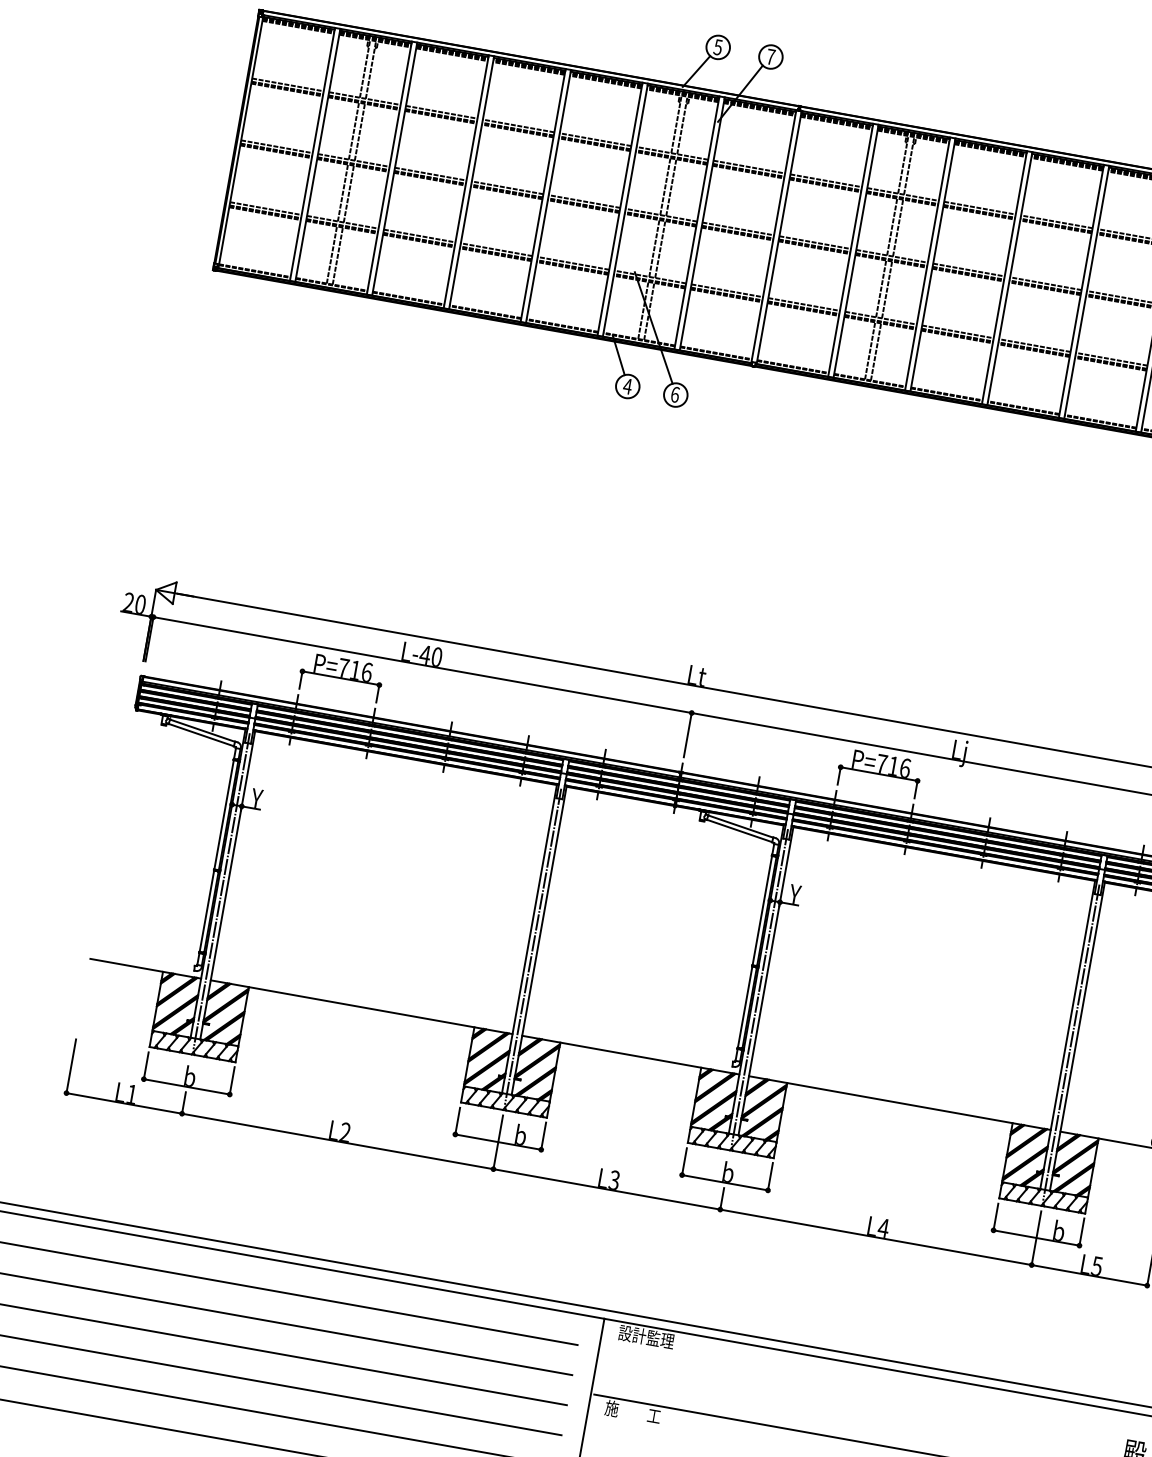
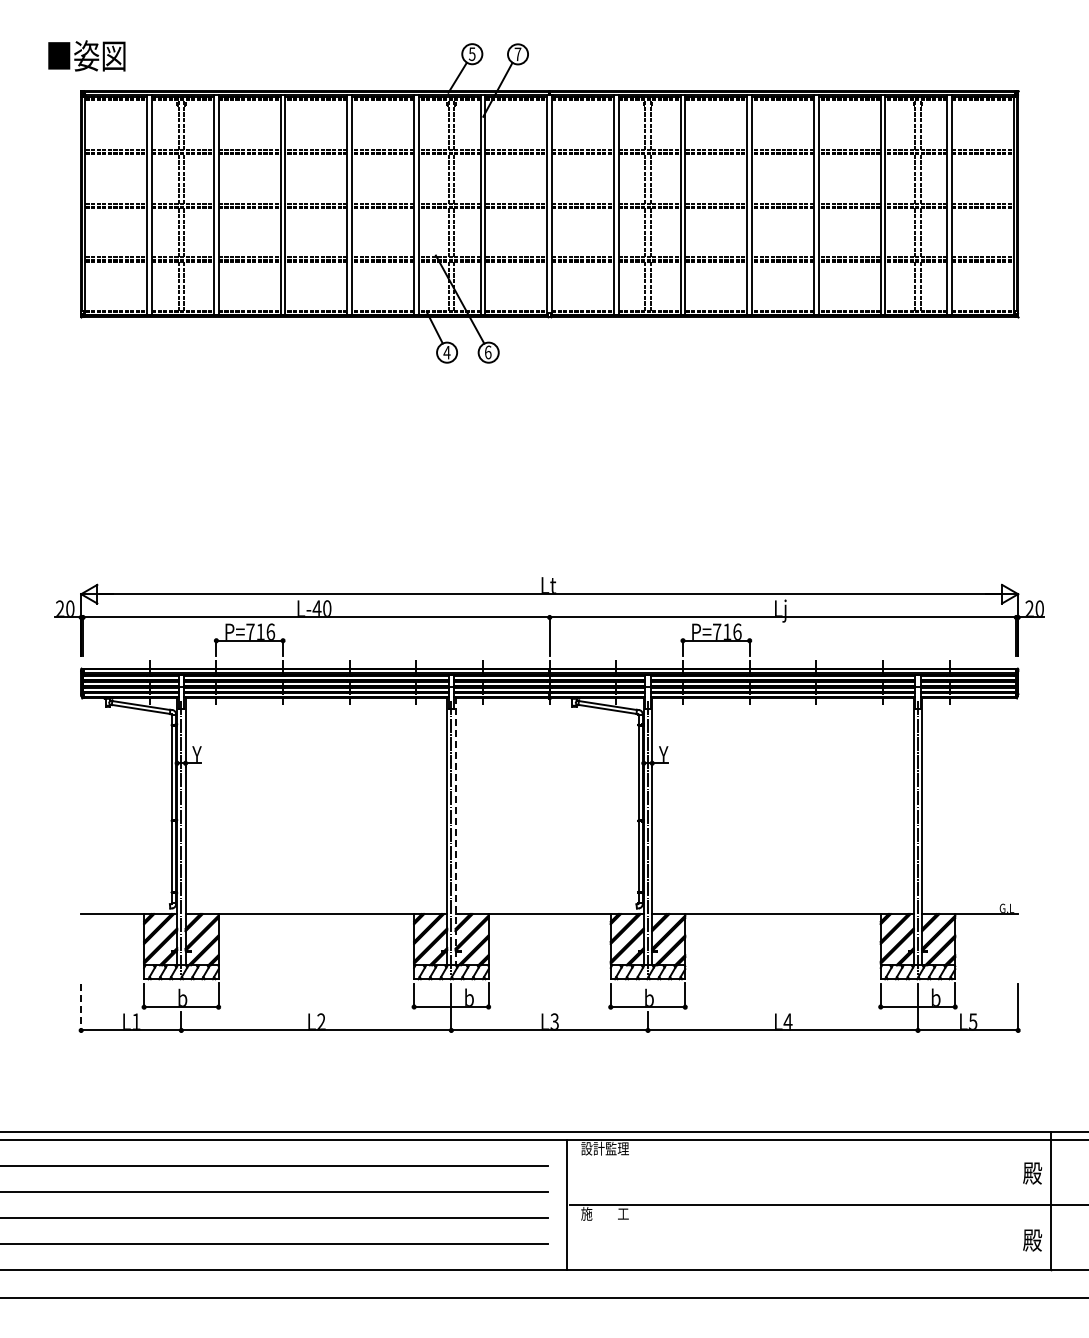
line: (539, 940) -> (455, 831), solid -> dashed
line: (71, 1066) -> (81, 1007), solid -> dashed

